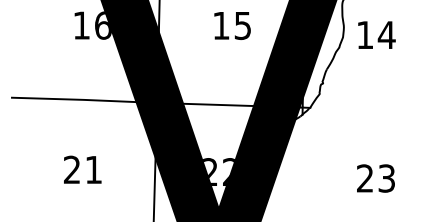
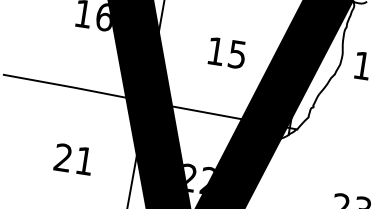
text: (232, 25) -> (227, 52), moved
text: (82, 169) -> (73, 158), moved

